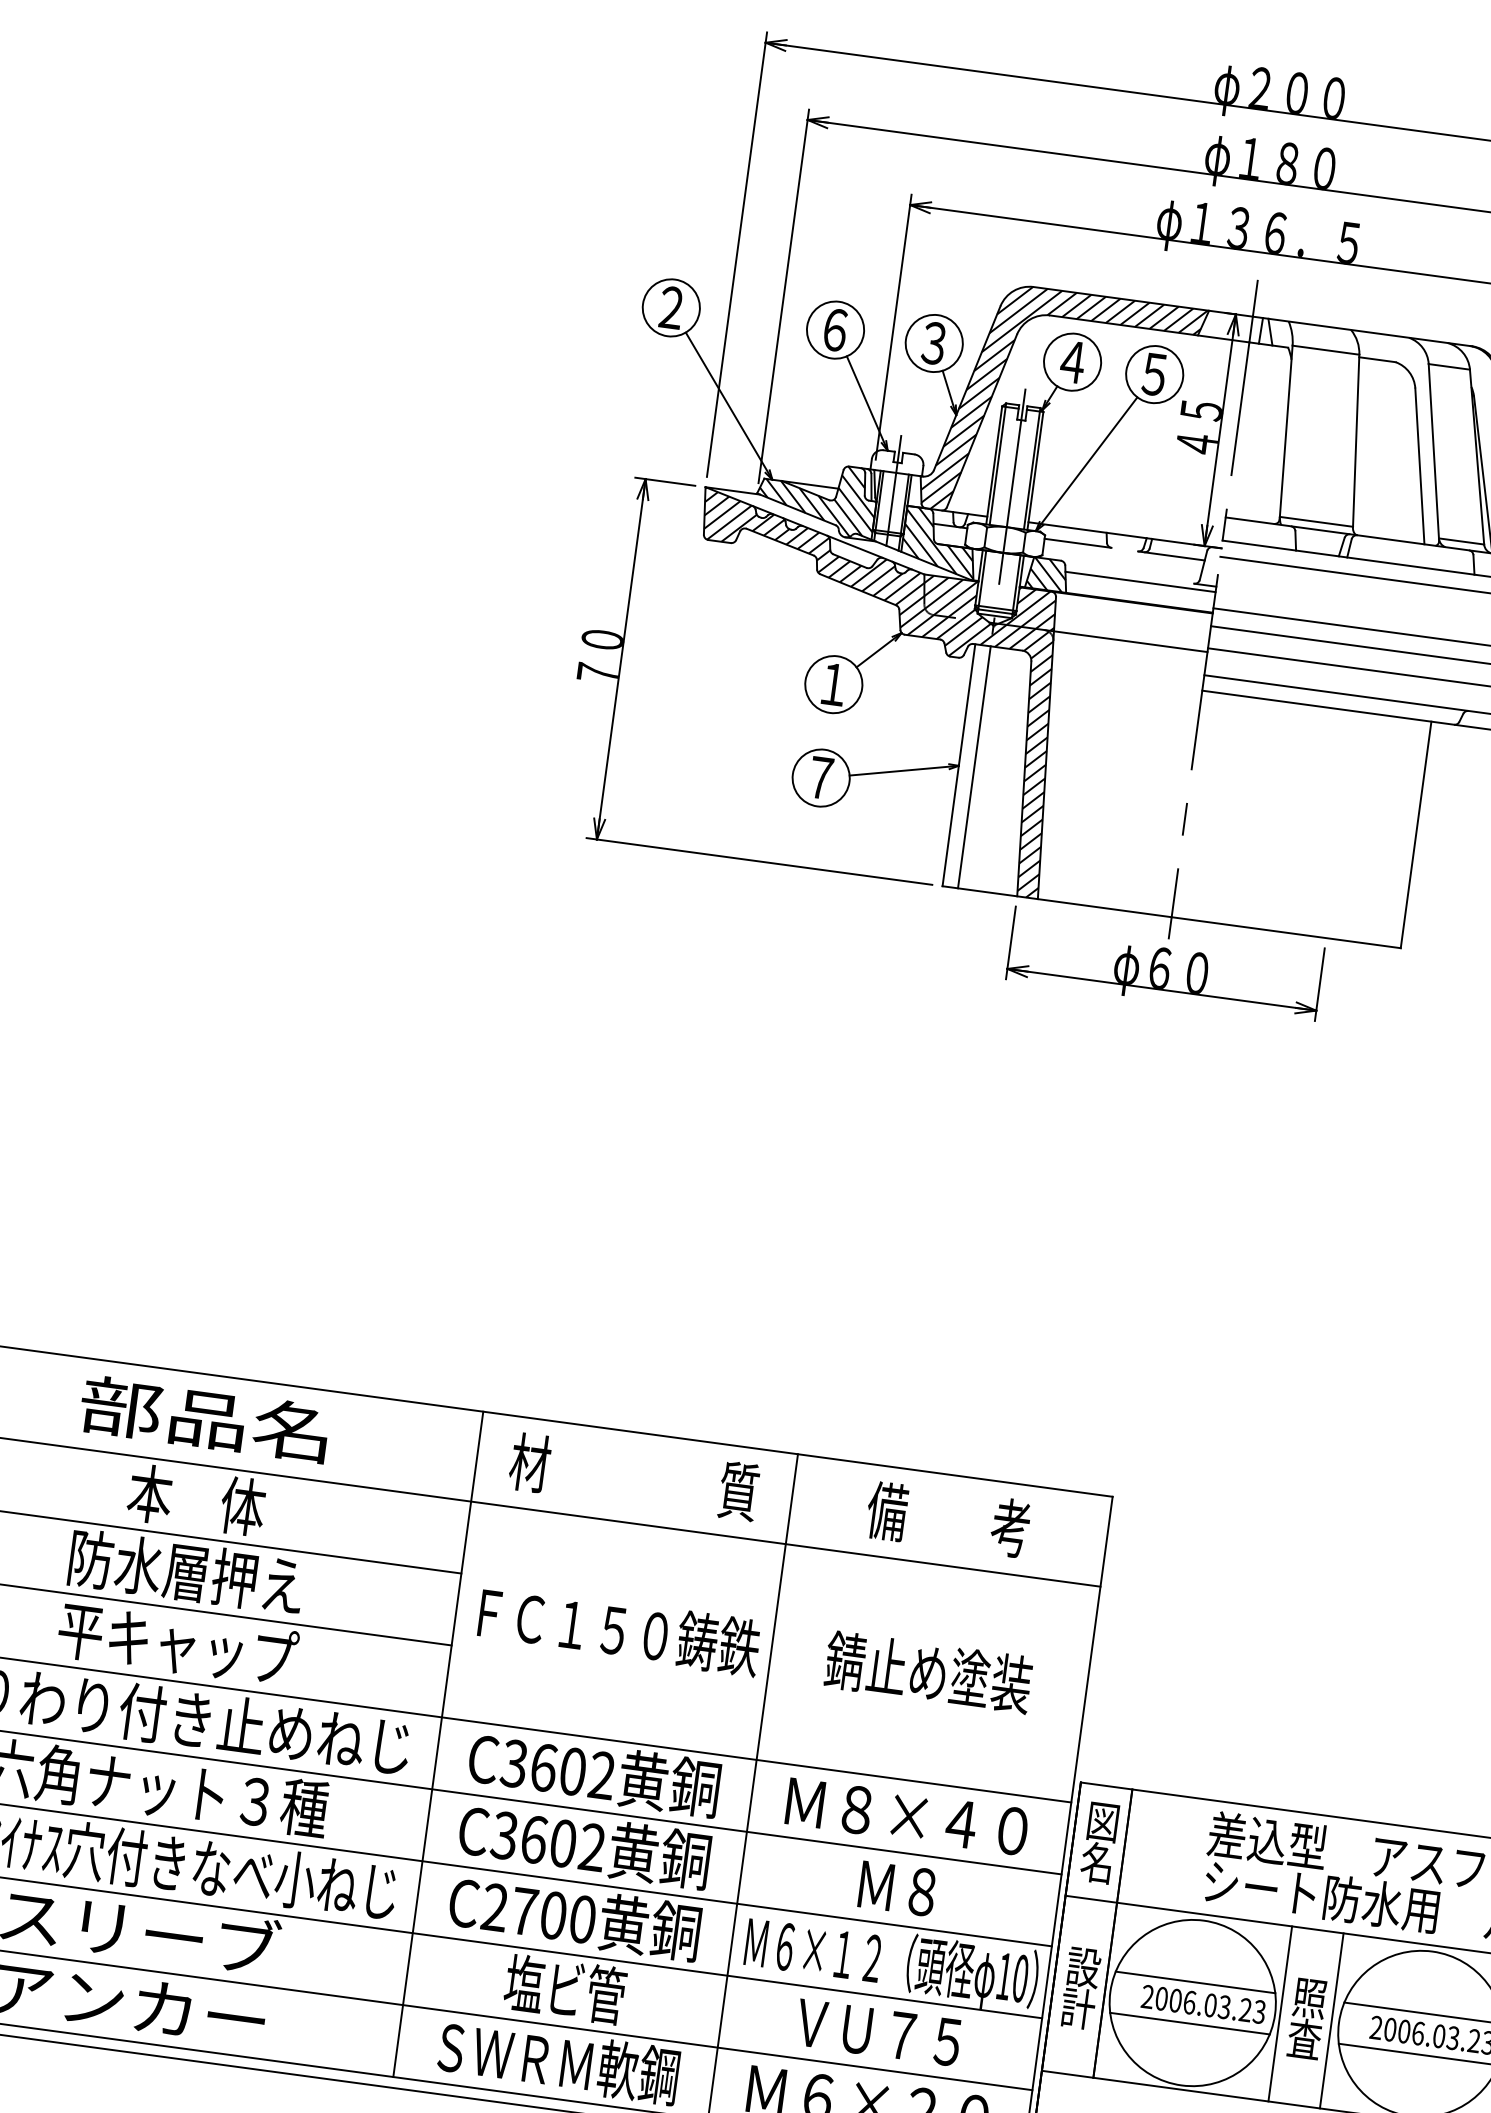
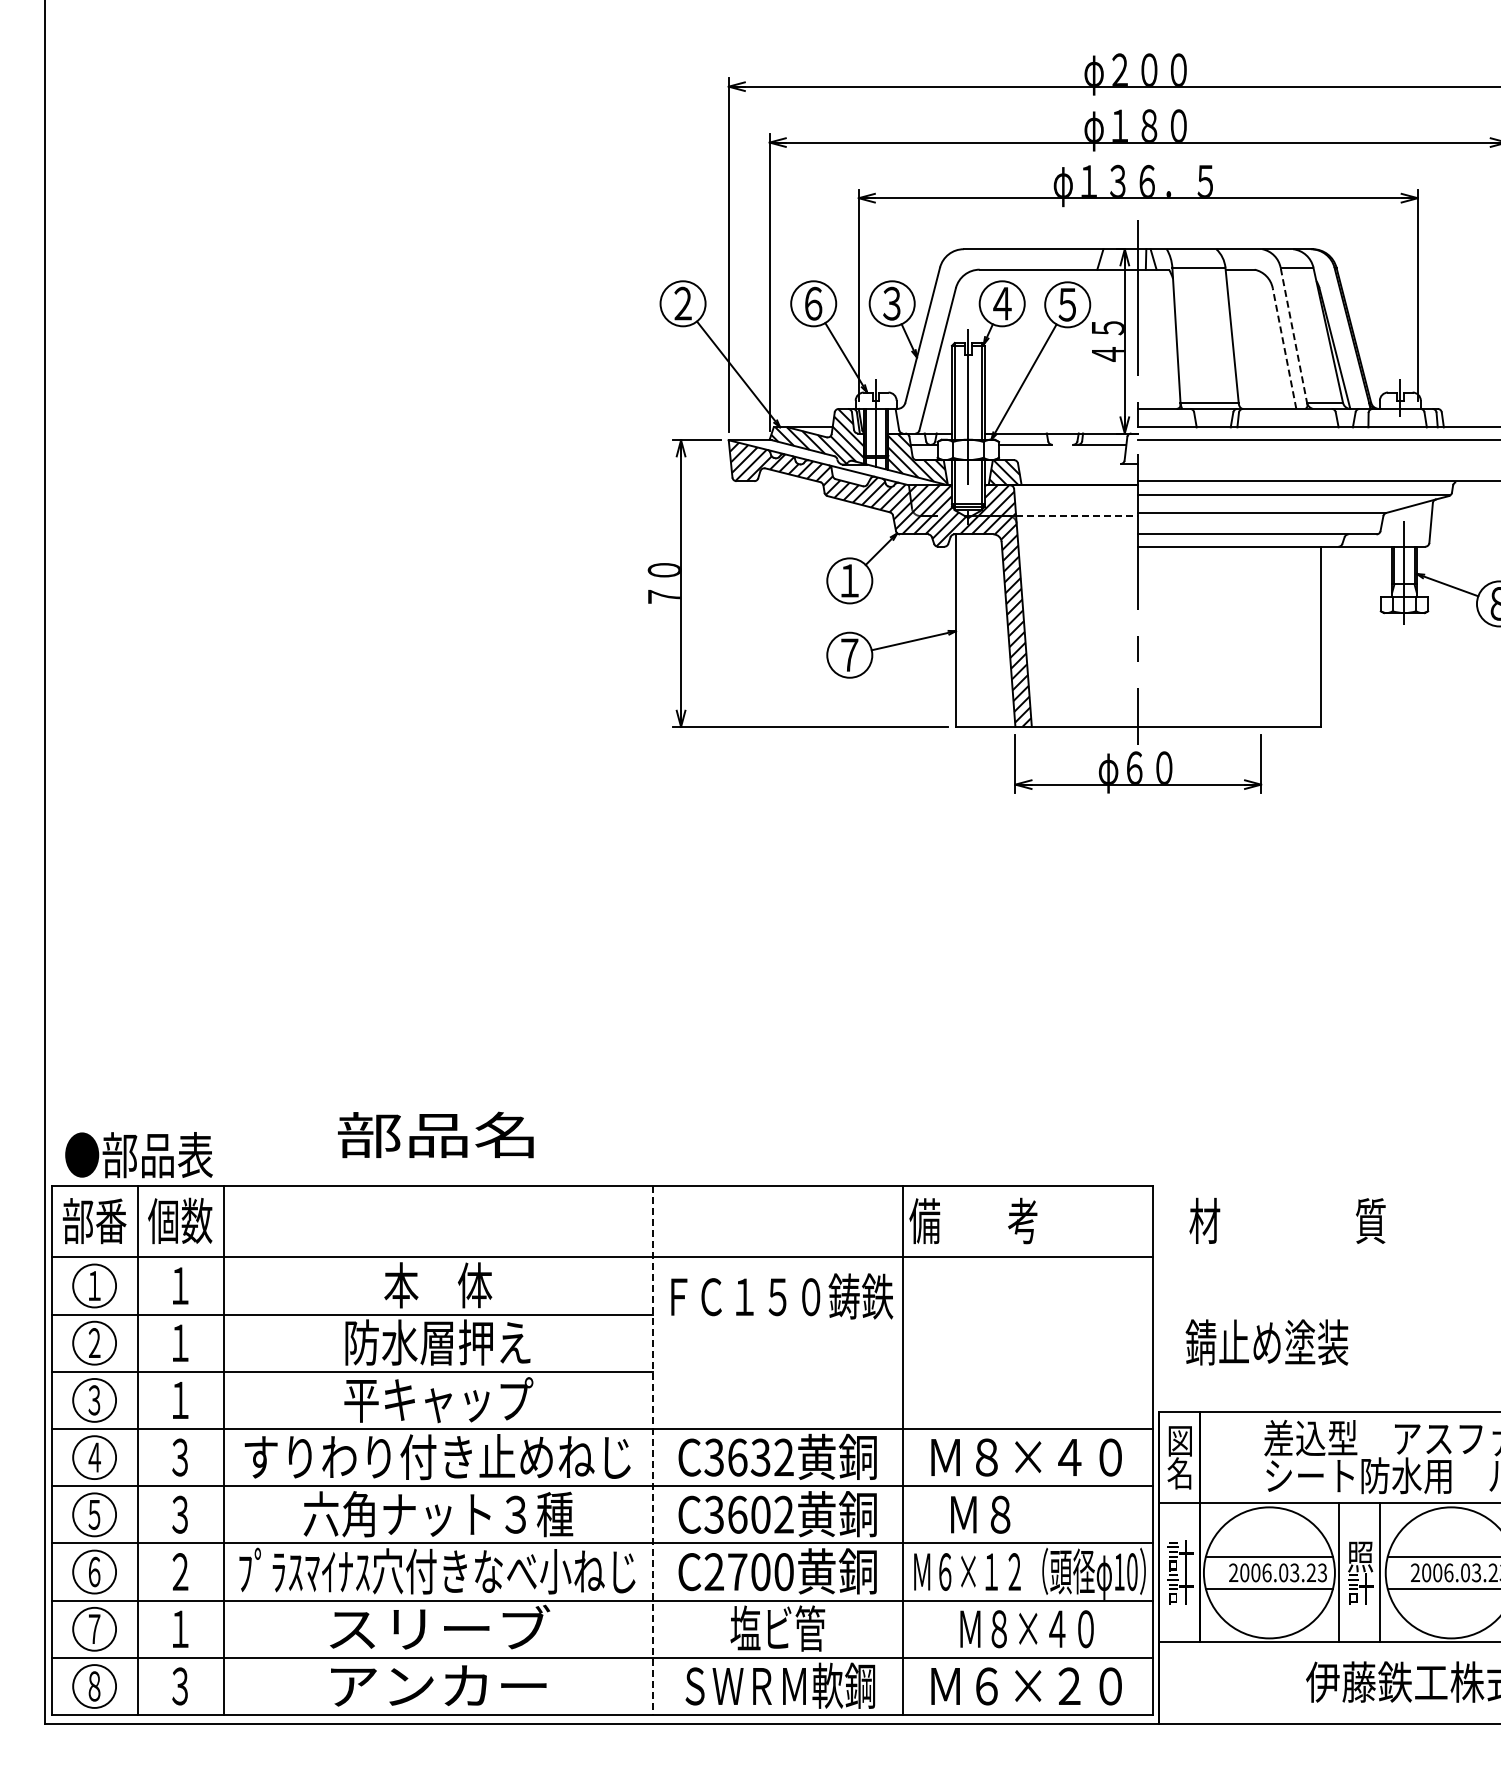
hatch: (1061, 408) -> (998, 341), removed
line: (1434, 452) -> (1294, 336), solid -> dashed
line: (1419, 466) -> (1284, 348), solid -> dashed
line: (1140, 582) -> (1078, 468), removed
line: (1131, 642) -> (1077, 516), solid -> dashed
line: (974, 767) -> (968, 630), removed
text: (204, 1418) -> (435, 1134), moved
text: (634, 1476) -> (1287, 1220), moved
text: (948, 1518) -> (973, 1220), moved
text: (619, 1630) -> (782, 1296), moved
text: (927, 1672) -> (1266, 1342), moved
line: (437, 1744) -> (652, 1450), solid -> dashed
text: (572, 1771) -> (760, 1457), C3602 -> C3632
text: (897, 1888) -> (980, 1514), moved
text: (1083, 1967) -> (1180, 1556), 設 -> 計
text: (877, 2032) -> (1026, 1629), ＶＵ７５ -> Ｍ８×４０
text: (1304, 2038) -> (1360, 1588), 査 -> 計

